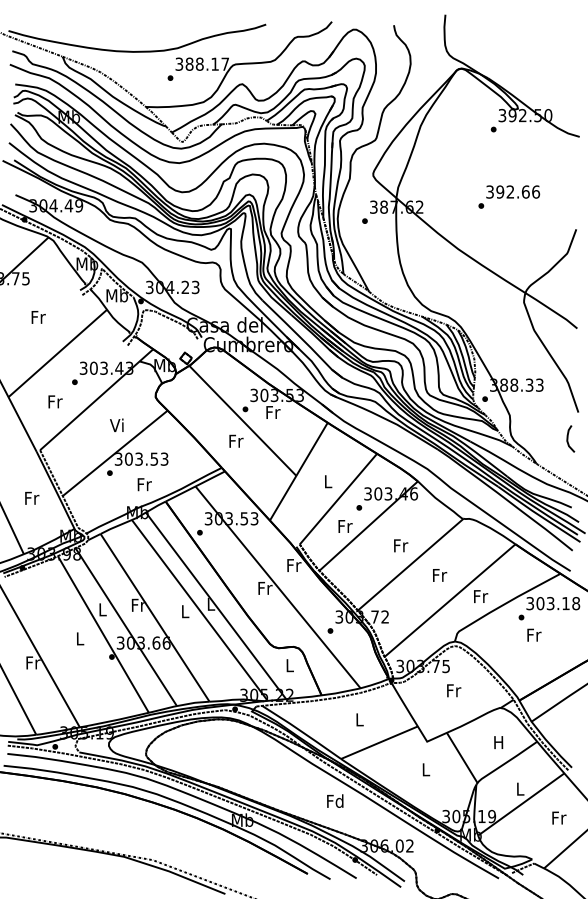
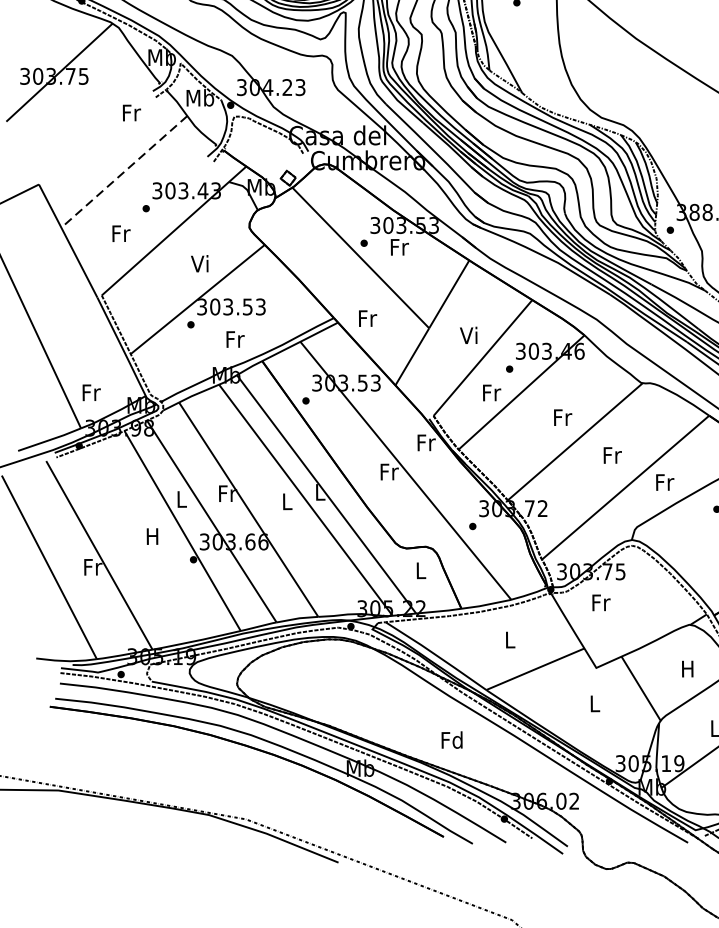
text: (38, 317) -> (131, 113), moved
line: (57, 353) -> (123, 171), solid -> dashed
text: (236, 440) -> (368, 317), moved
text: (327, 481) -> (468, 335), L -> Vi
text: (32, 497) -> (92, 391), moved
text: (79, 638) -> (152, 536), L -> H
text: (454, 690) -> (601, 602), moved
text: (335, 800) -> (452, 739), moved

